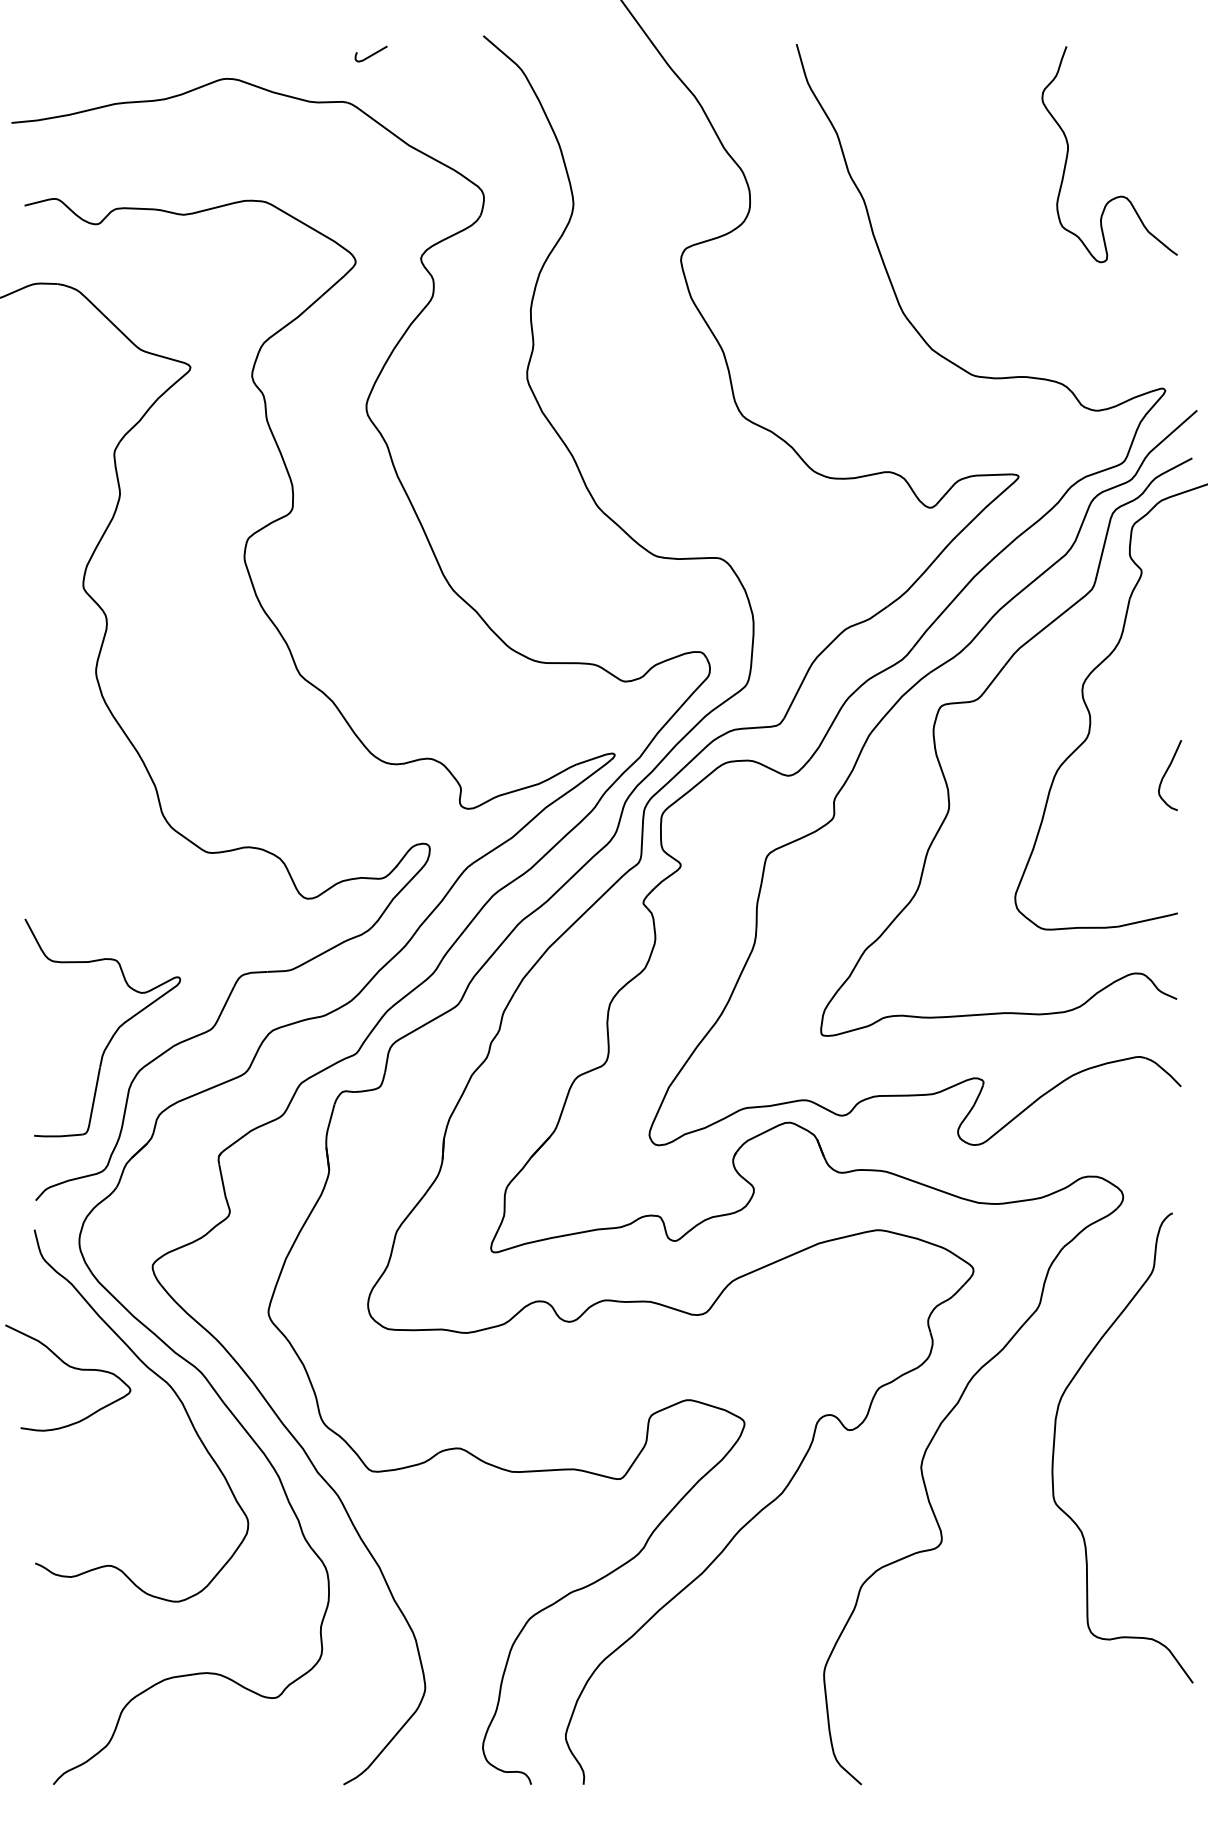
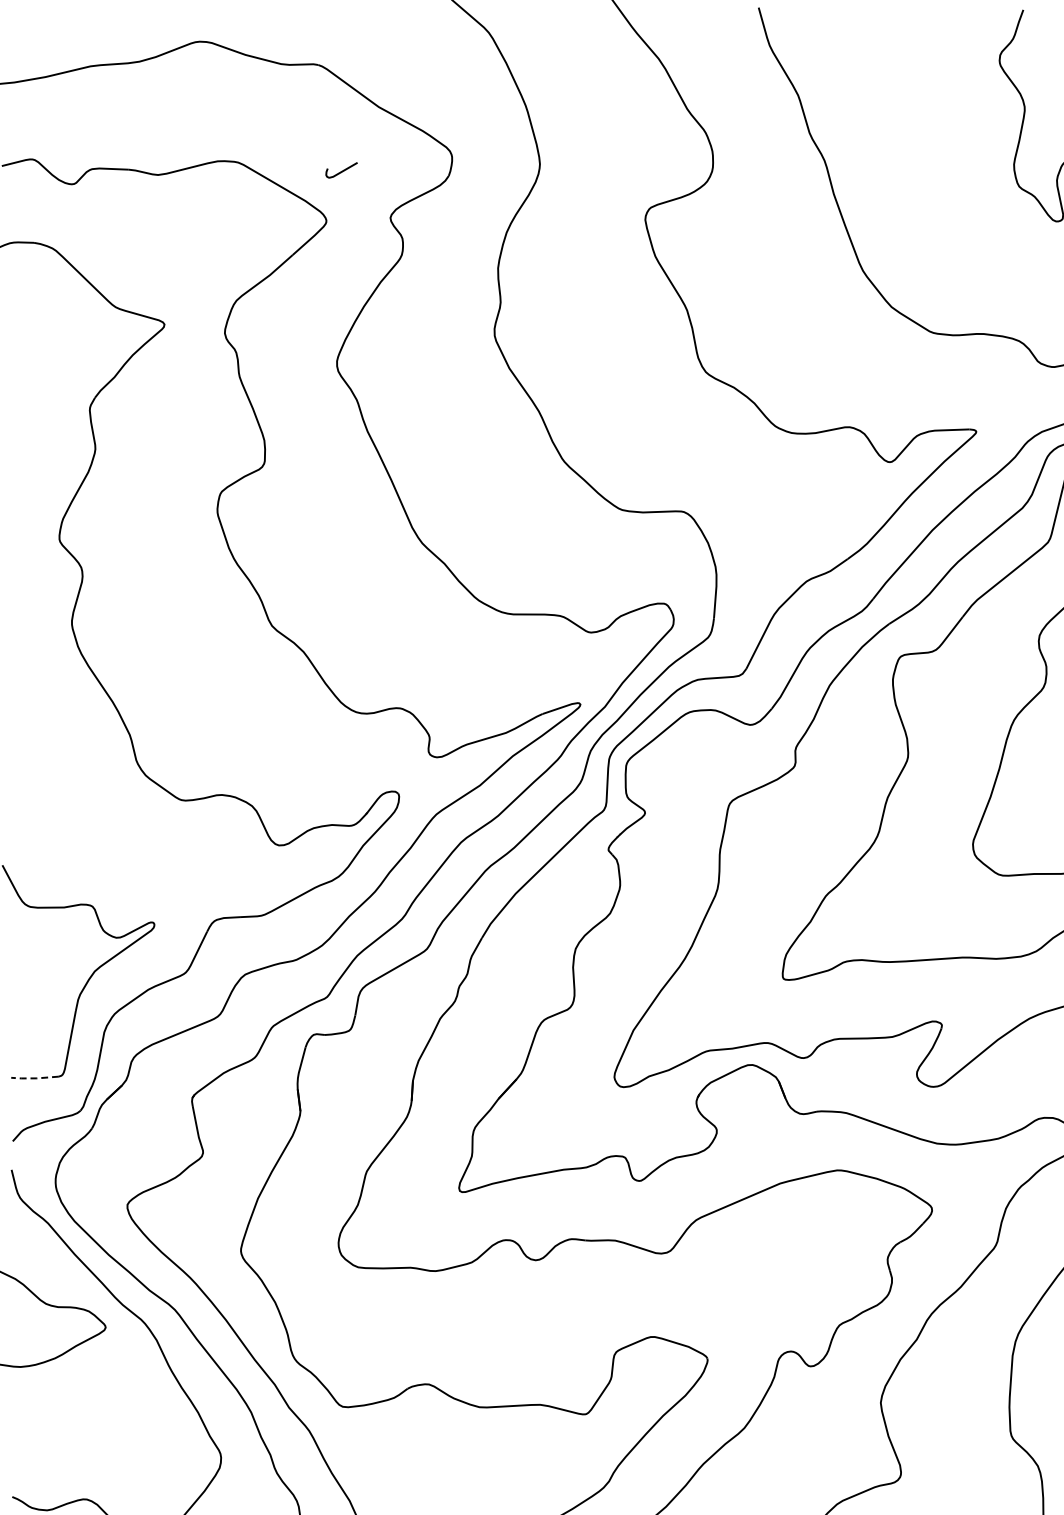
curve: (371, 54) -> (341, 170), moved
line: (57, 1136) -> (34, 1078), solid -> dashed

